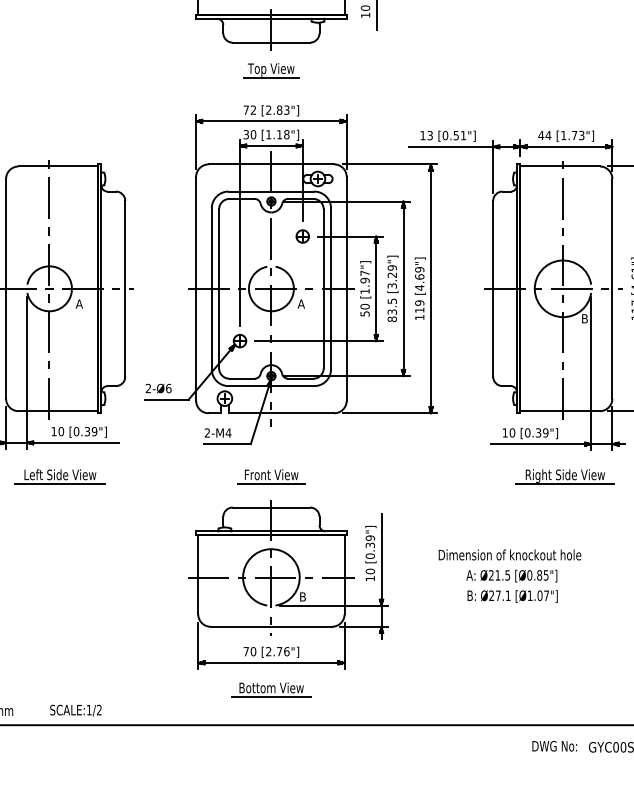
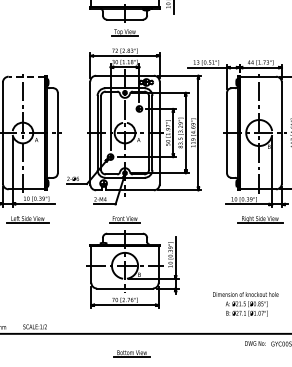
line: (57, 165) -> (26, 76), solid -> dashed
text: (509, 576) -> (245, 304), moved
part: (270, 689) -> (131, 353), moved

